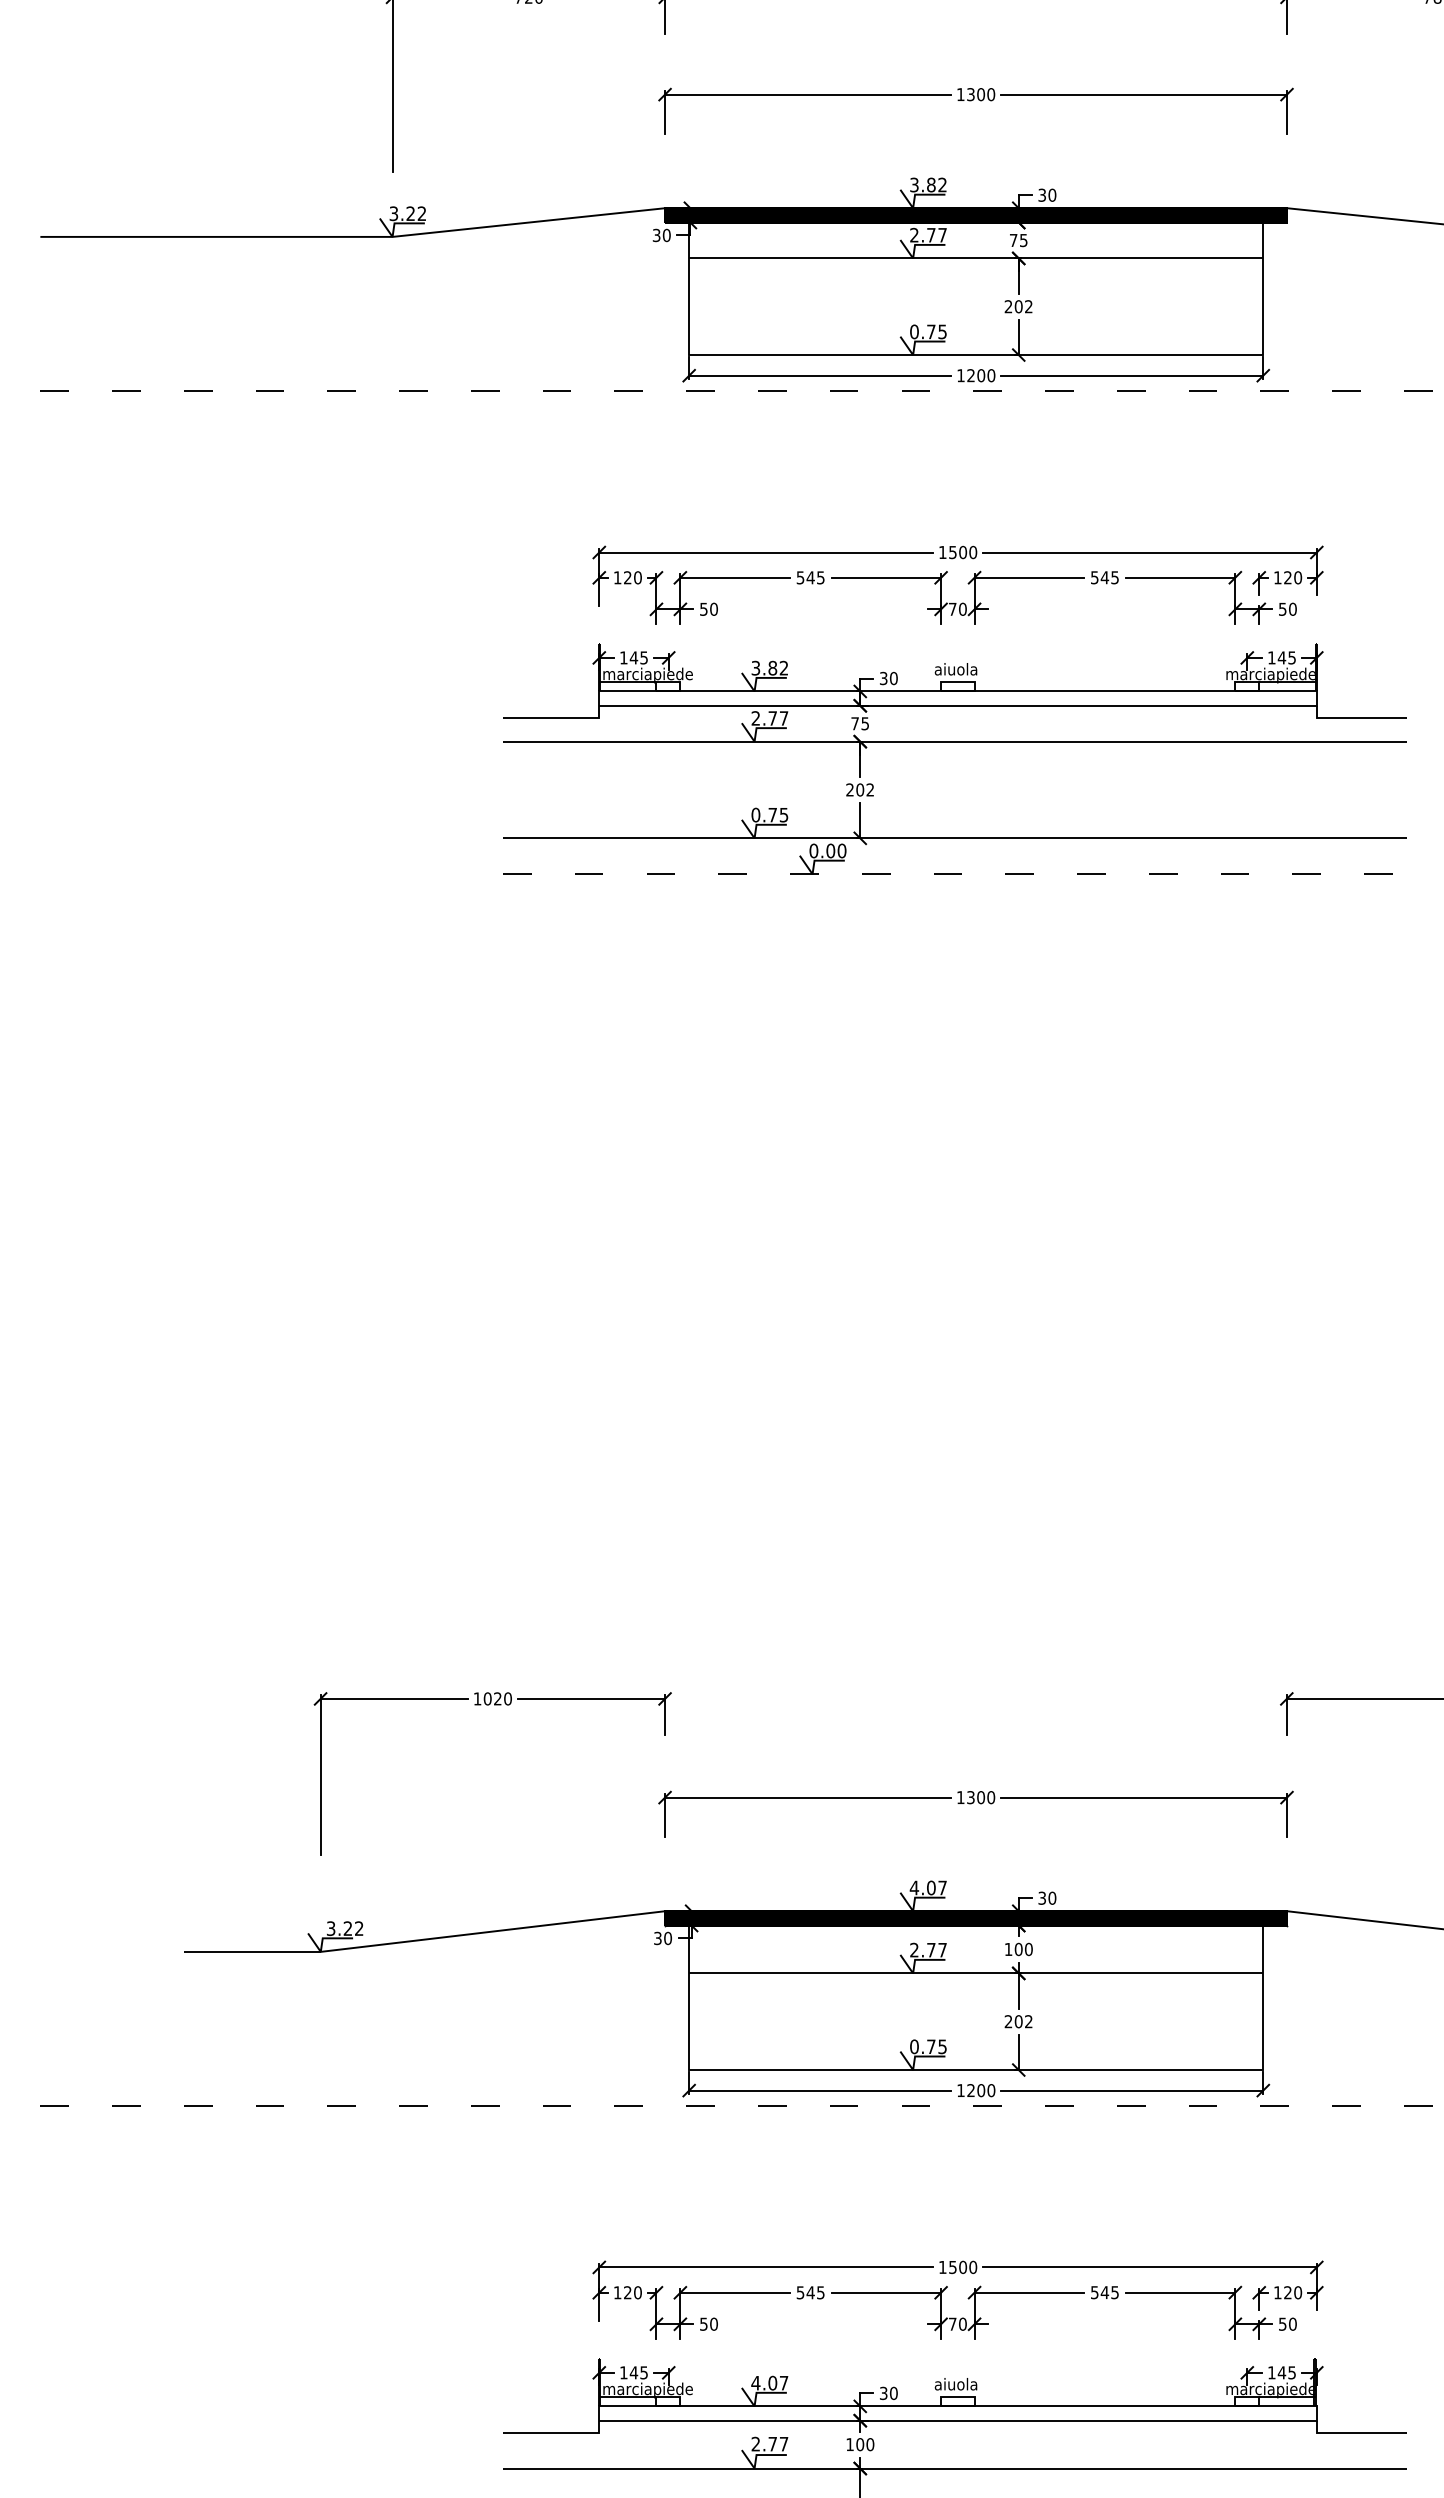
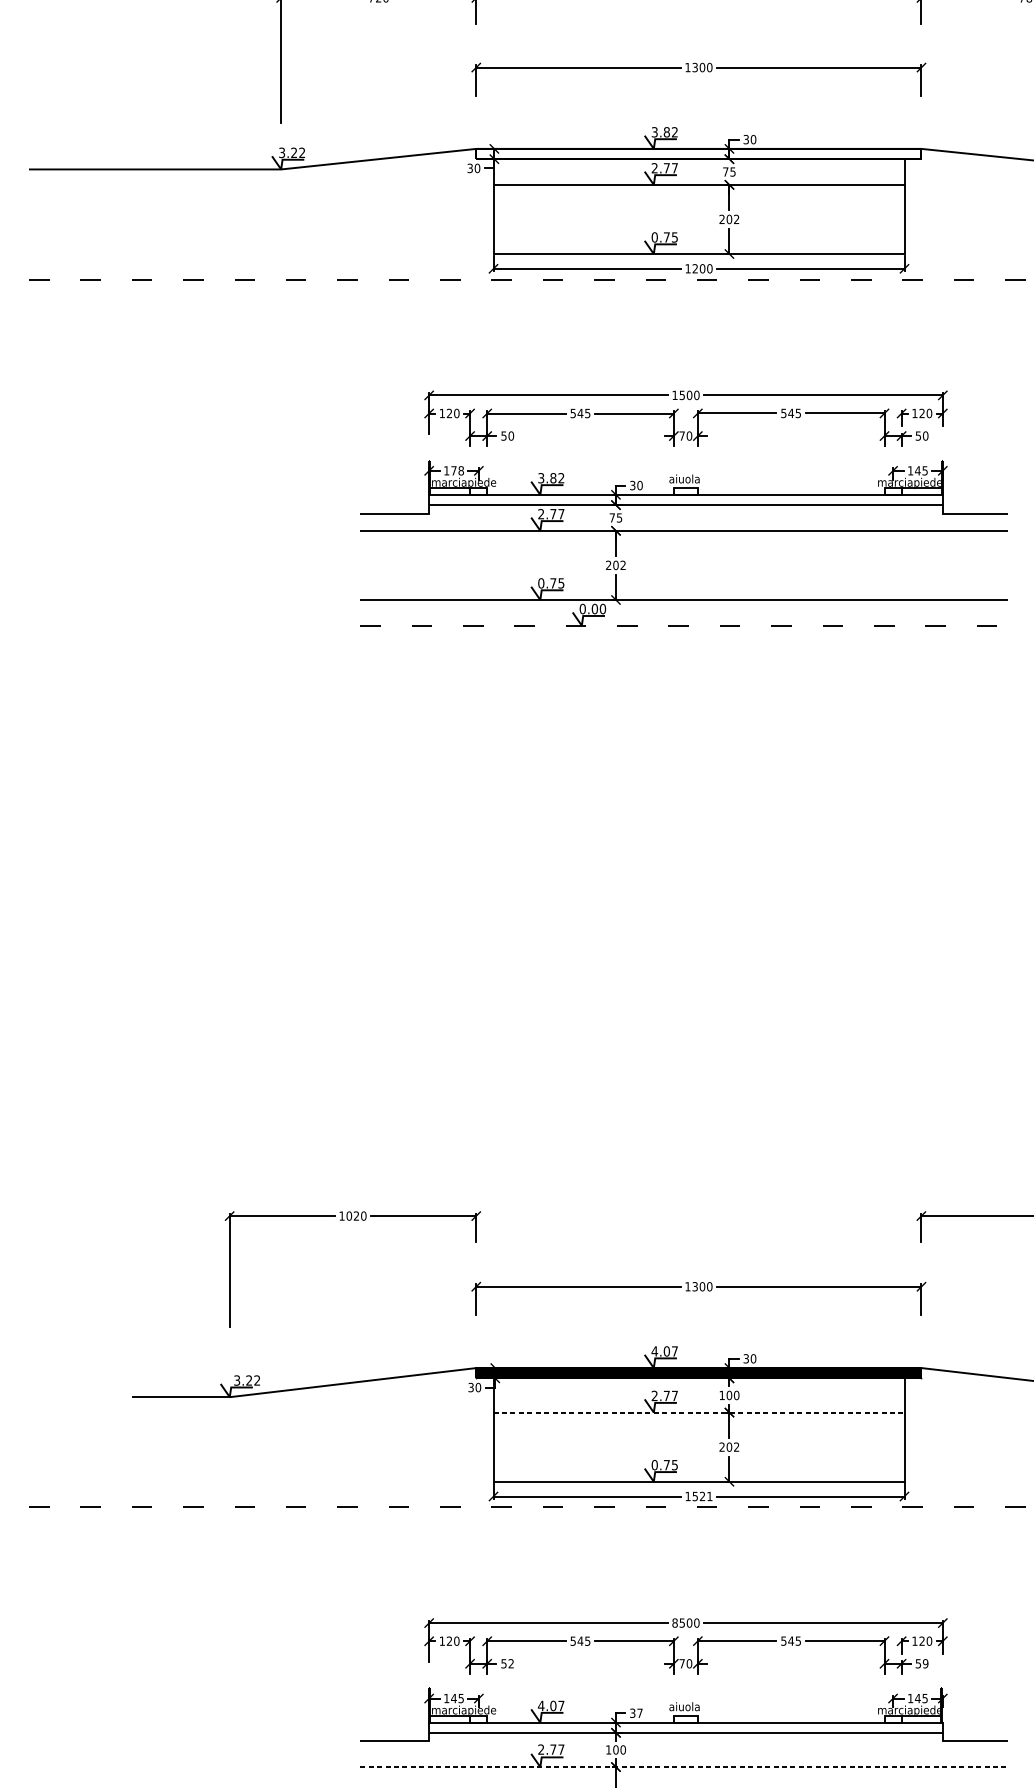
fill: (975, 215) -> (698, 154), removed
text: (638, 657) -> (457, 470), 145 -> 178
line: (976, 1973) -> (699, 1412), solid -> dashed
text: (981, 2090) -> (702, 1496), 1200 -> 1521
text: (942, 2267) -> (674, 1623), 1500 -> 8500
text: (713, 2323) -> (510, 1663), 50 -> 52
text: (1292, 2324) -> (925, 1663), 50 -> 59
text: (893, 2393) -> (639, 1713), 30 -> 37
line: (955, 2468) -> (684, 1767), solid -> dashed

